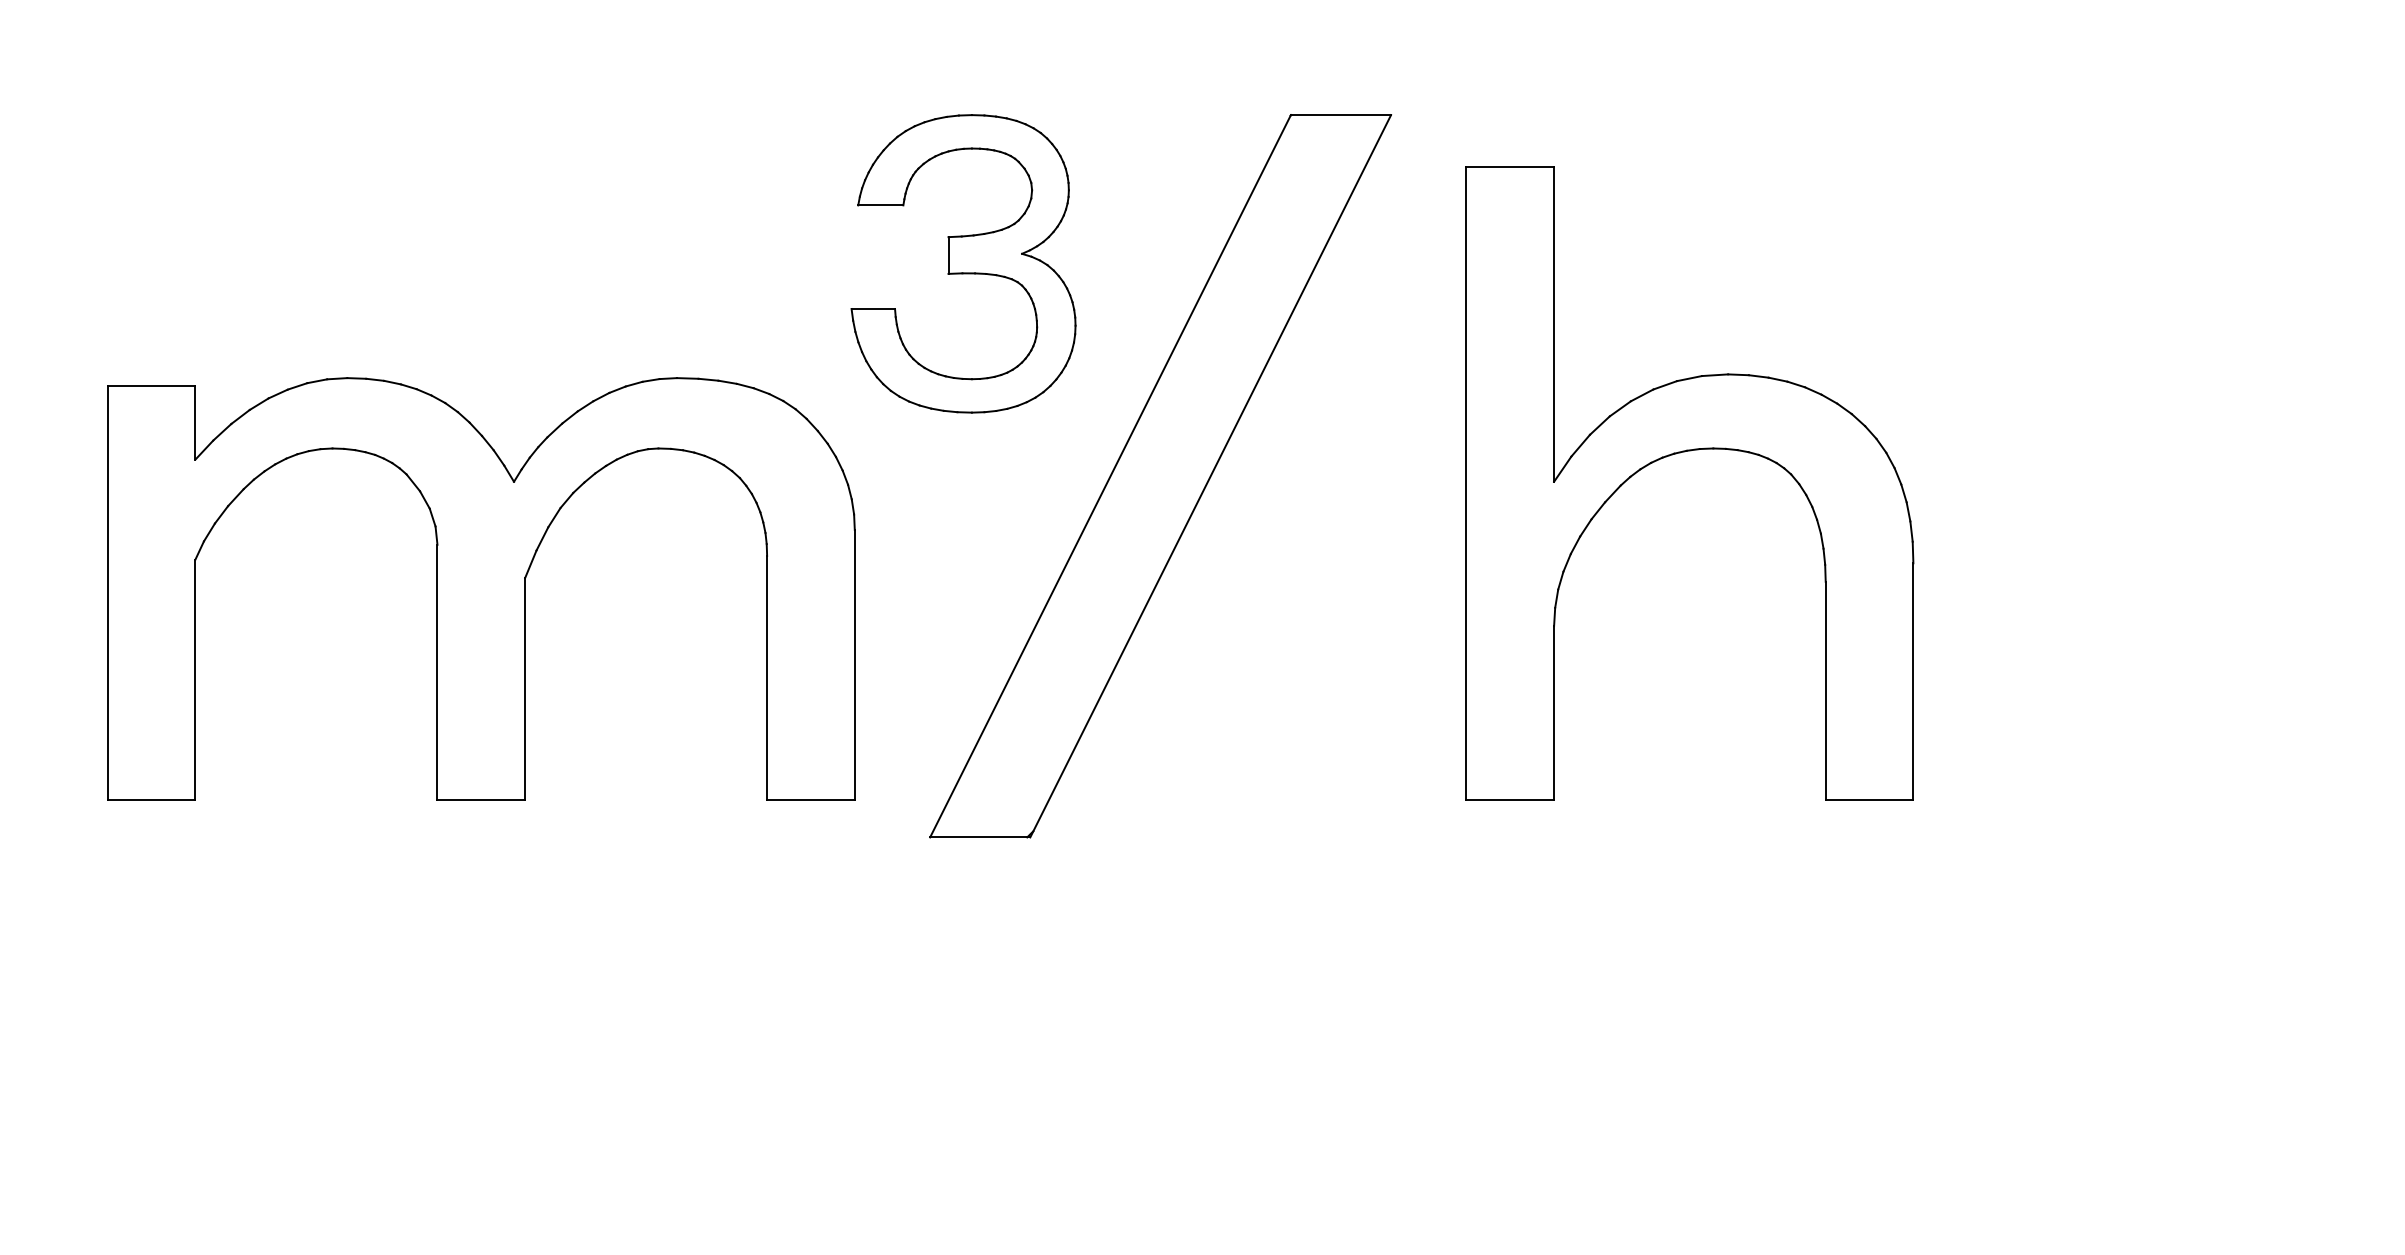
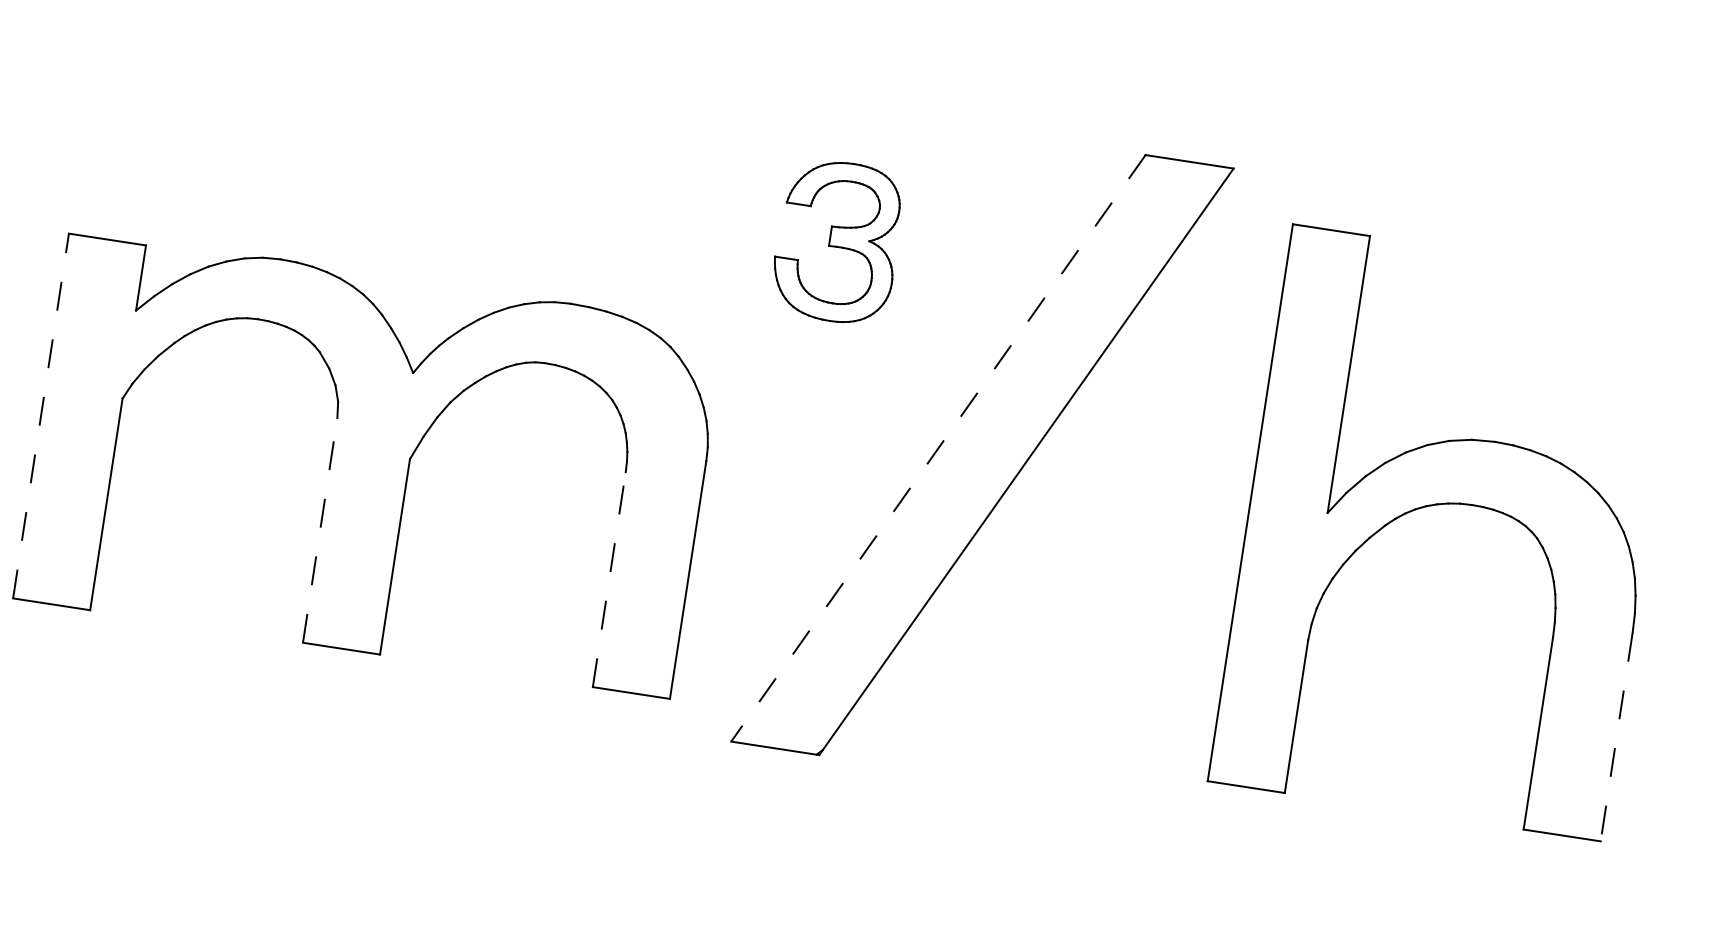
part: (963, 263) -> (837, 241), size x0.6
line: (1110, 476) -> (938, 448), solid -> dashed
line: (107, 592) -> (40, 415), solid -> dashed
line: (437, 672) -> (320, 530), solid -> dashed
line: (767, 677) -> (609, 579), solid -> dashed
line: (1913, 681) -> (1616, 736), solid -> dashed

